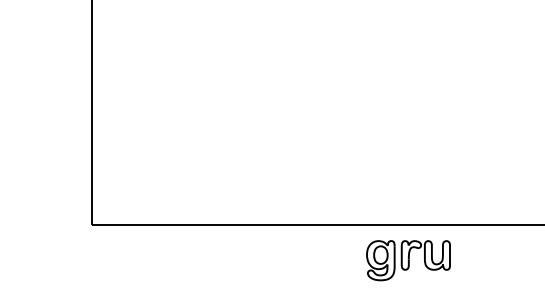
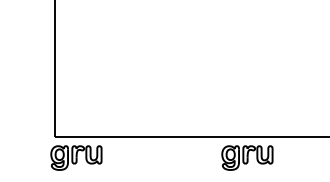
part: (126, 259) -> (76, 157), added

